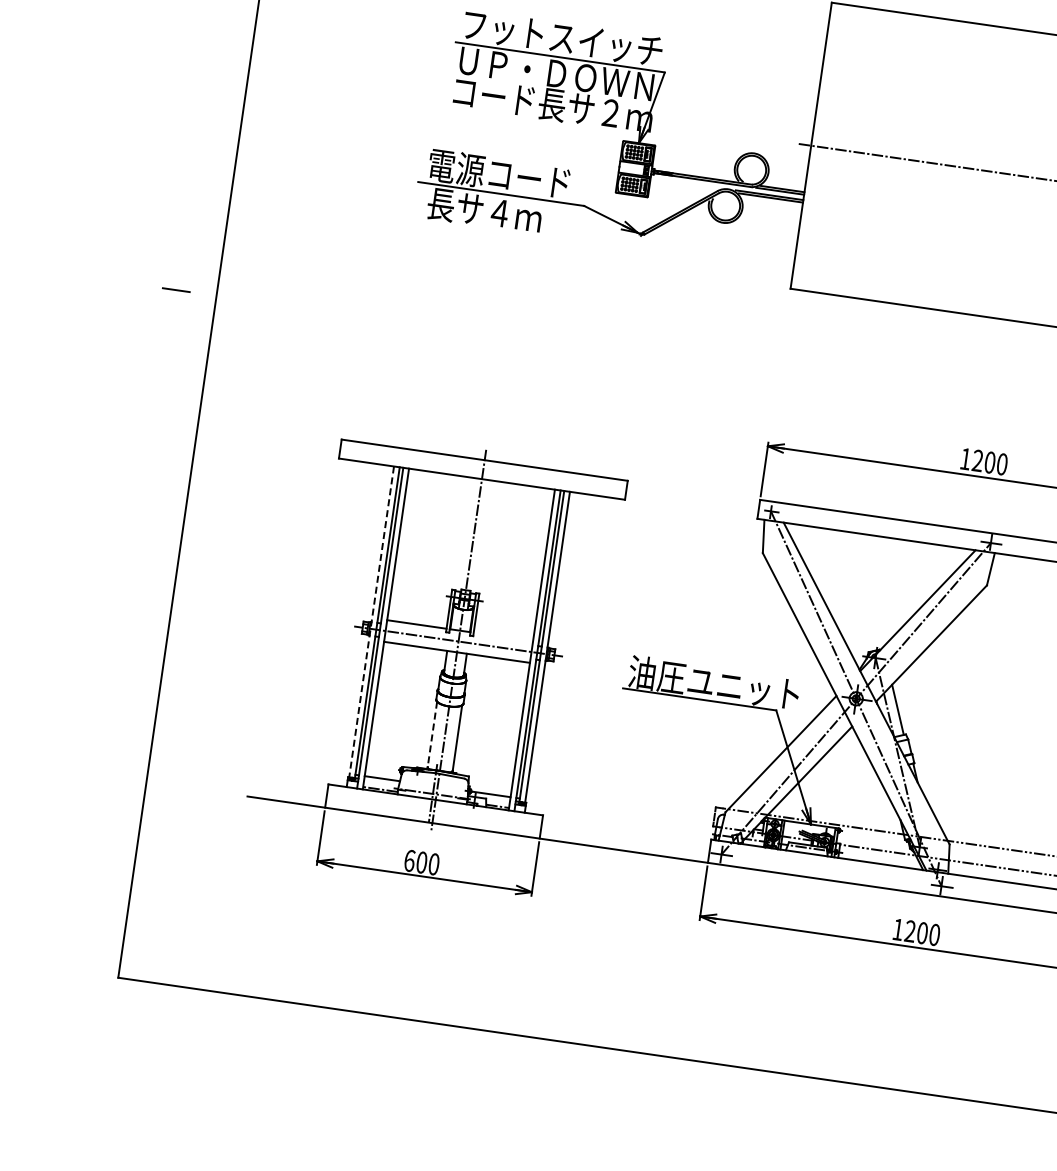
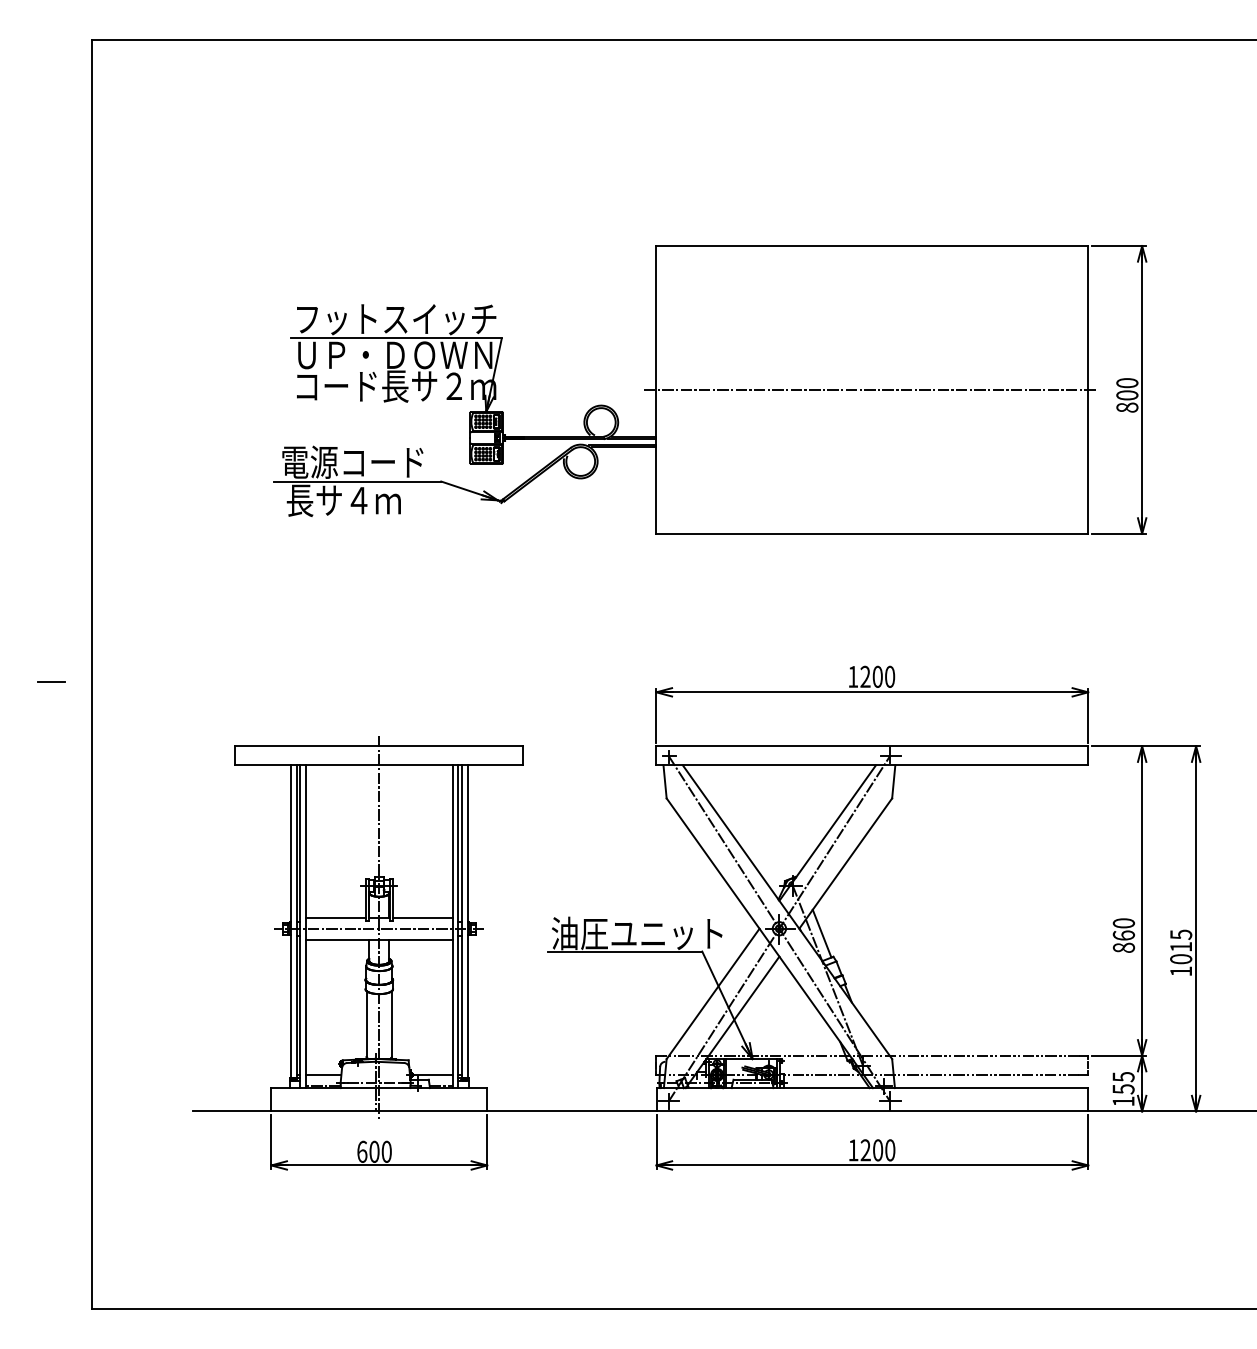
line: (176, 289) -> (51, 681), moved
line: (371, 622) -> (290, 922), dashed -> solid
line: (503, 636) -> (422, 917), added
line: (432, 733) -> (366, 1023), dashed -> solid

